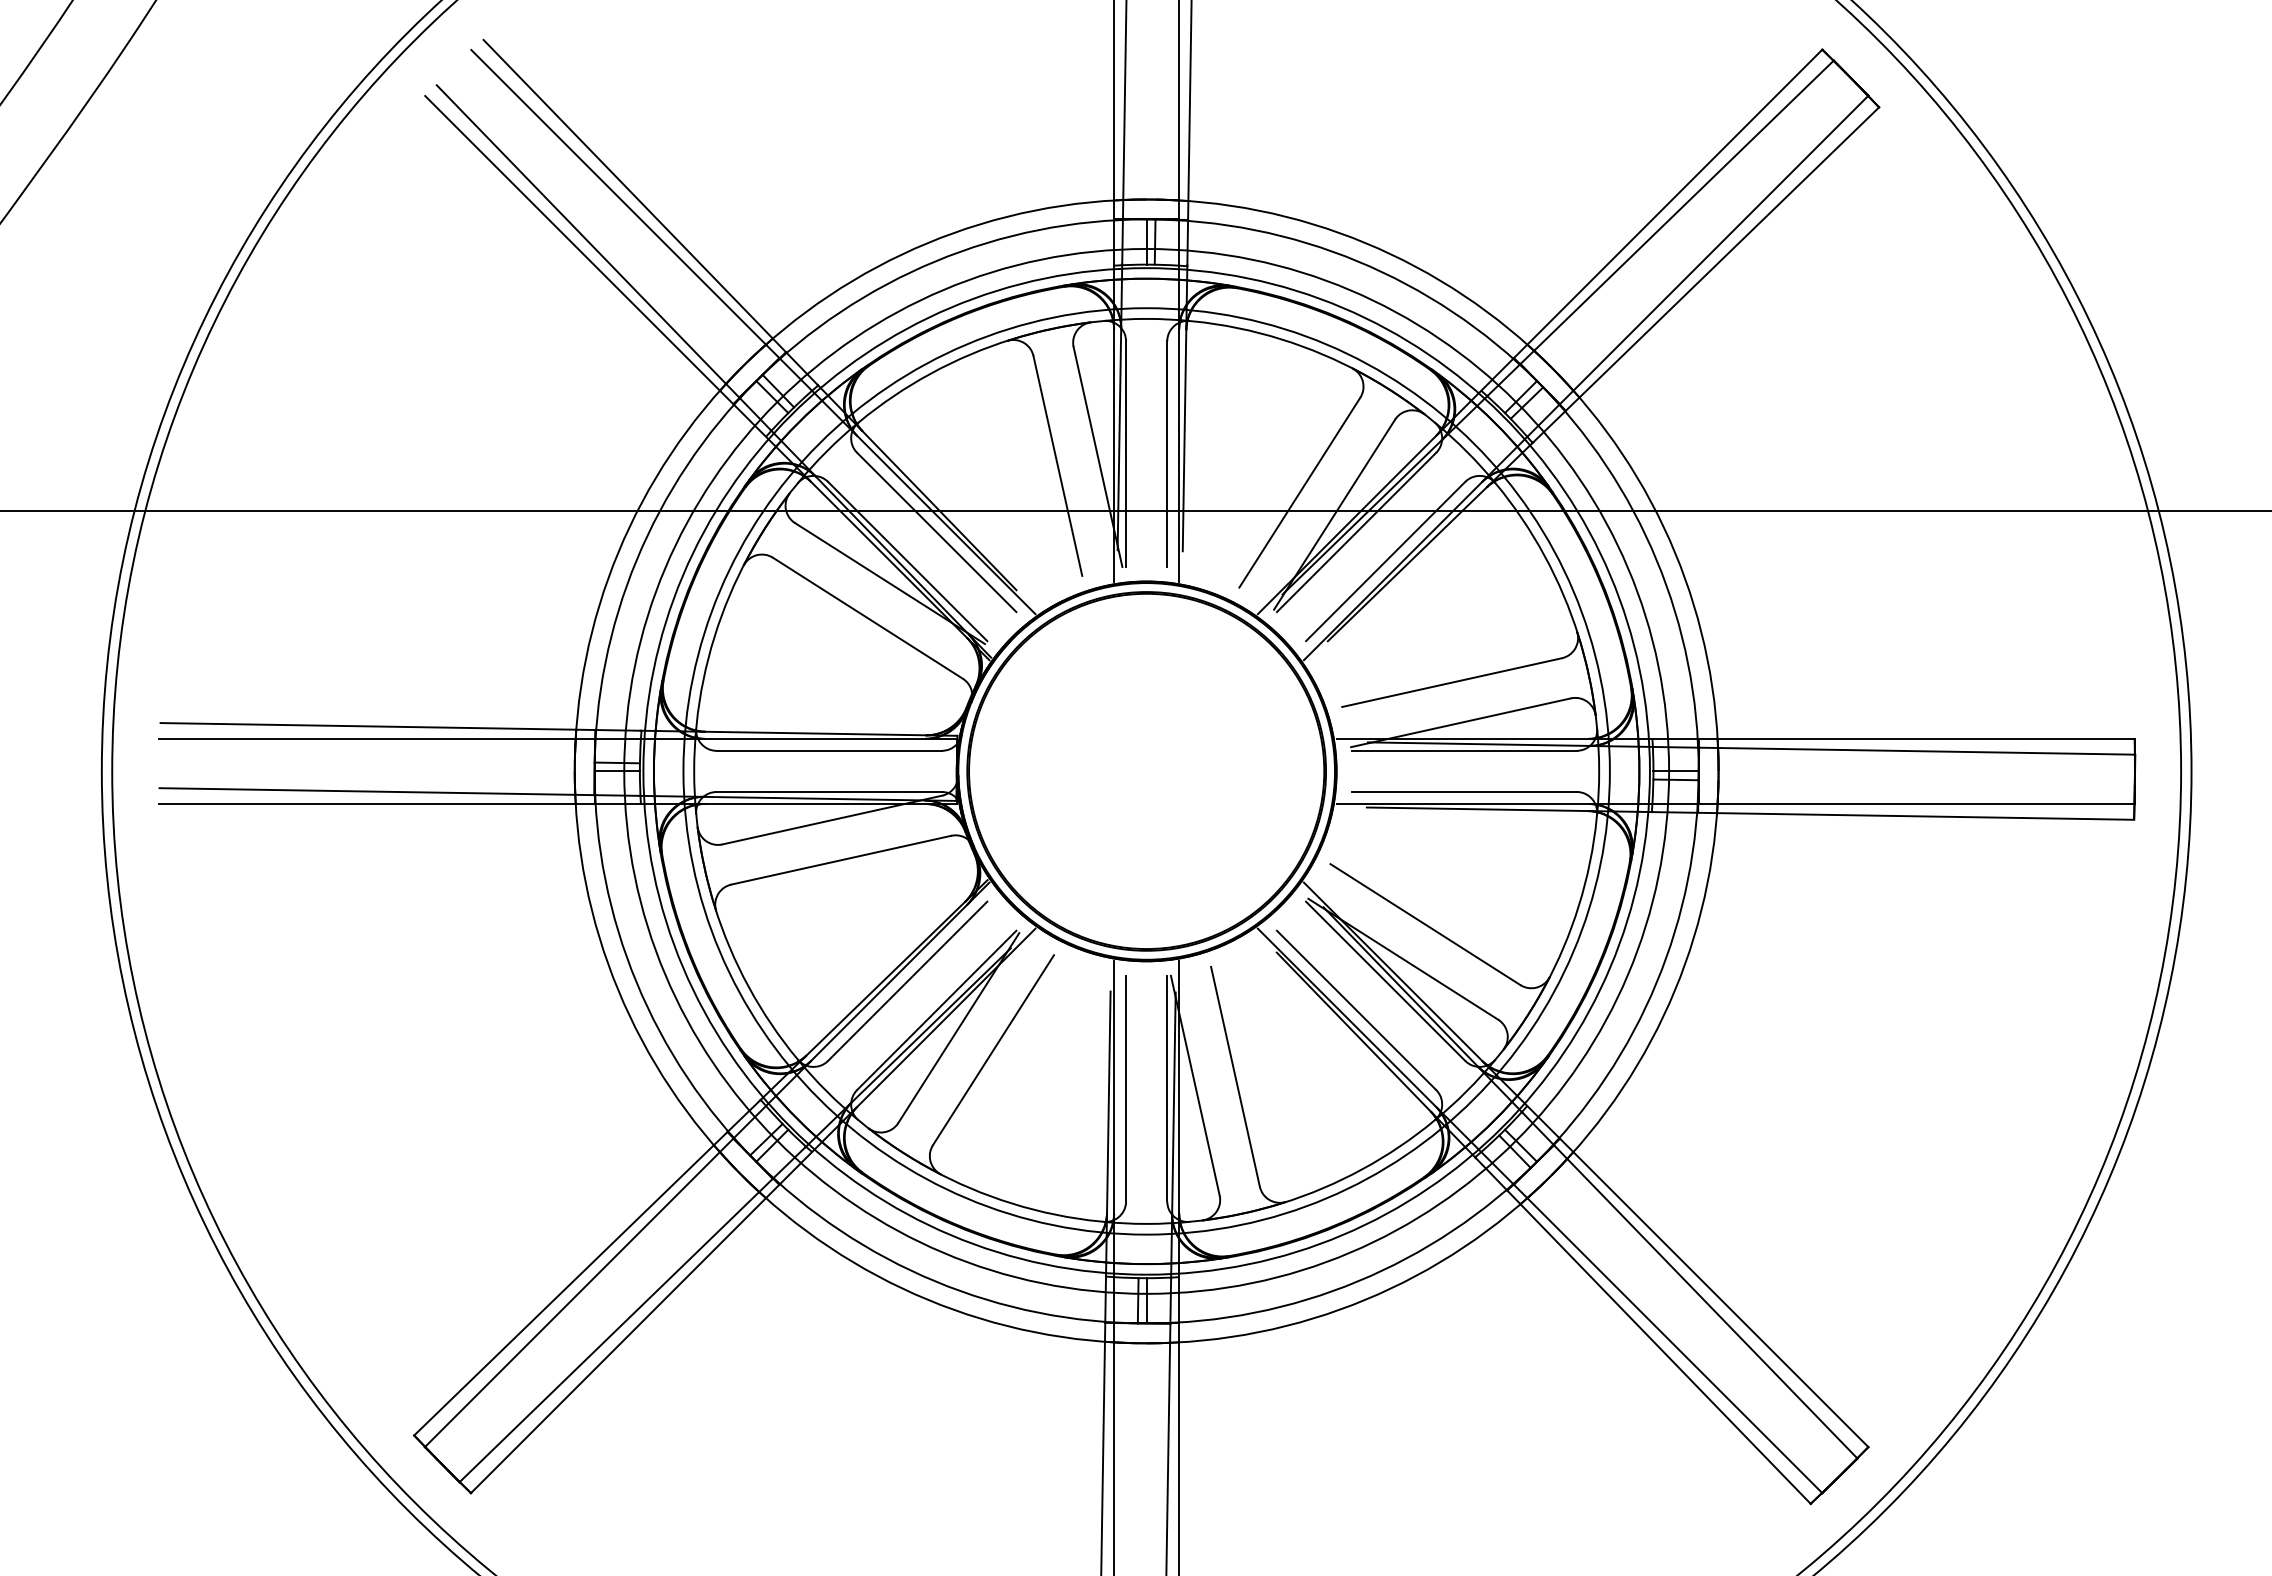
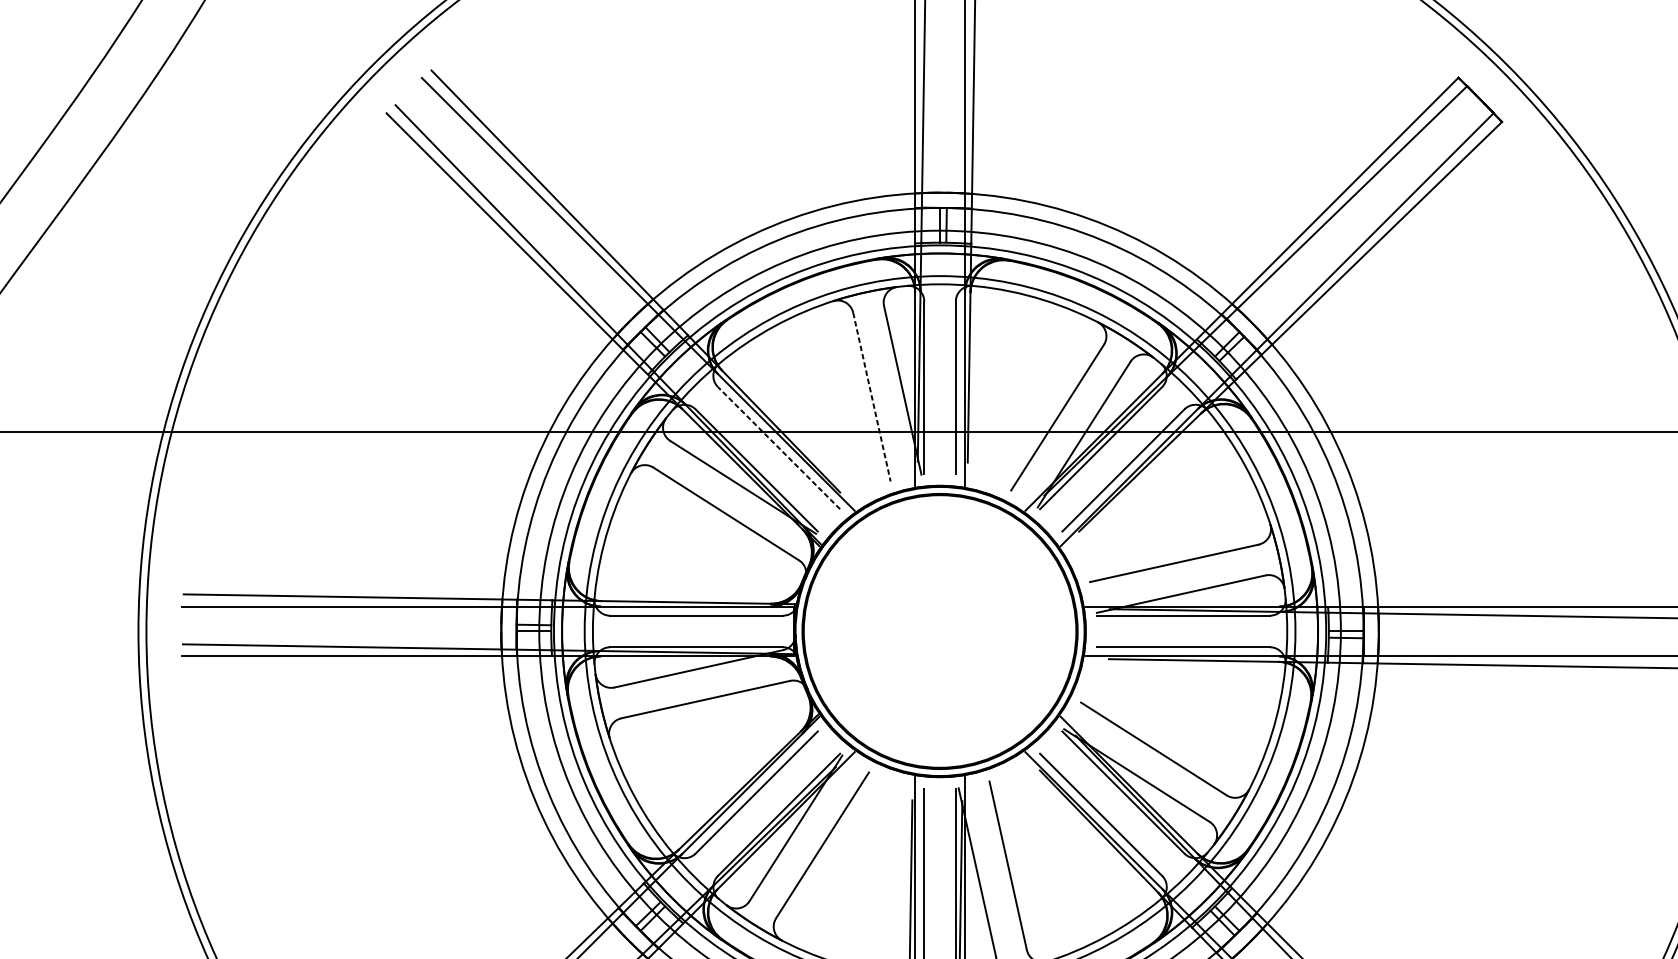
line: (1057, 466) -> (871, 397), solid -> dashed
line: (936, 532) -> (778, 448), solid -> dashed

